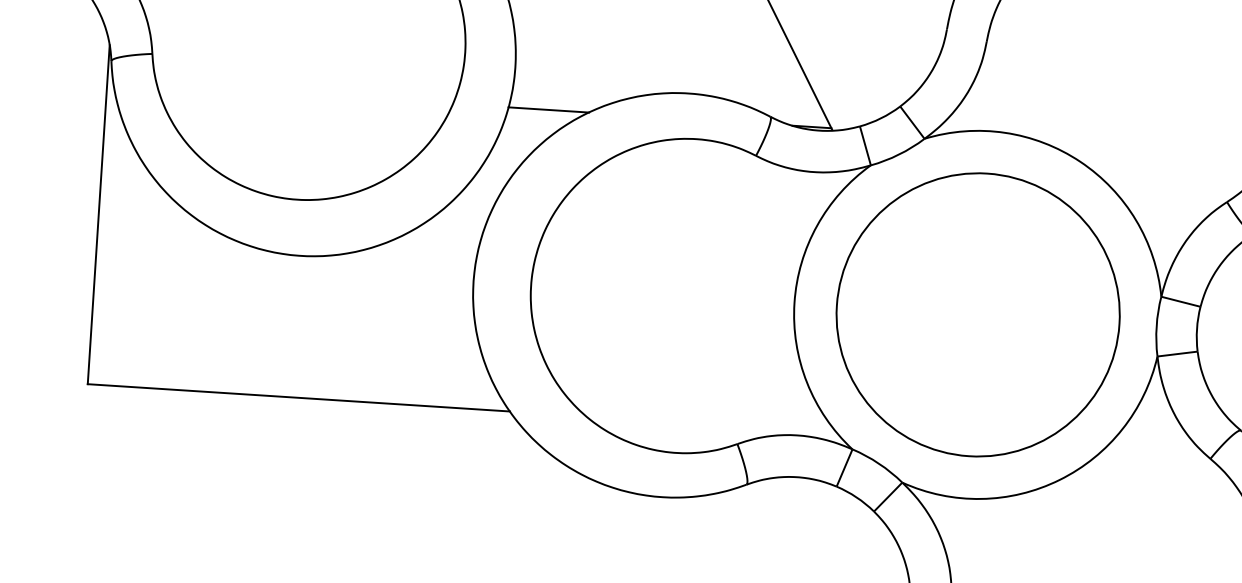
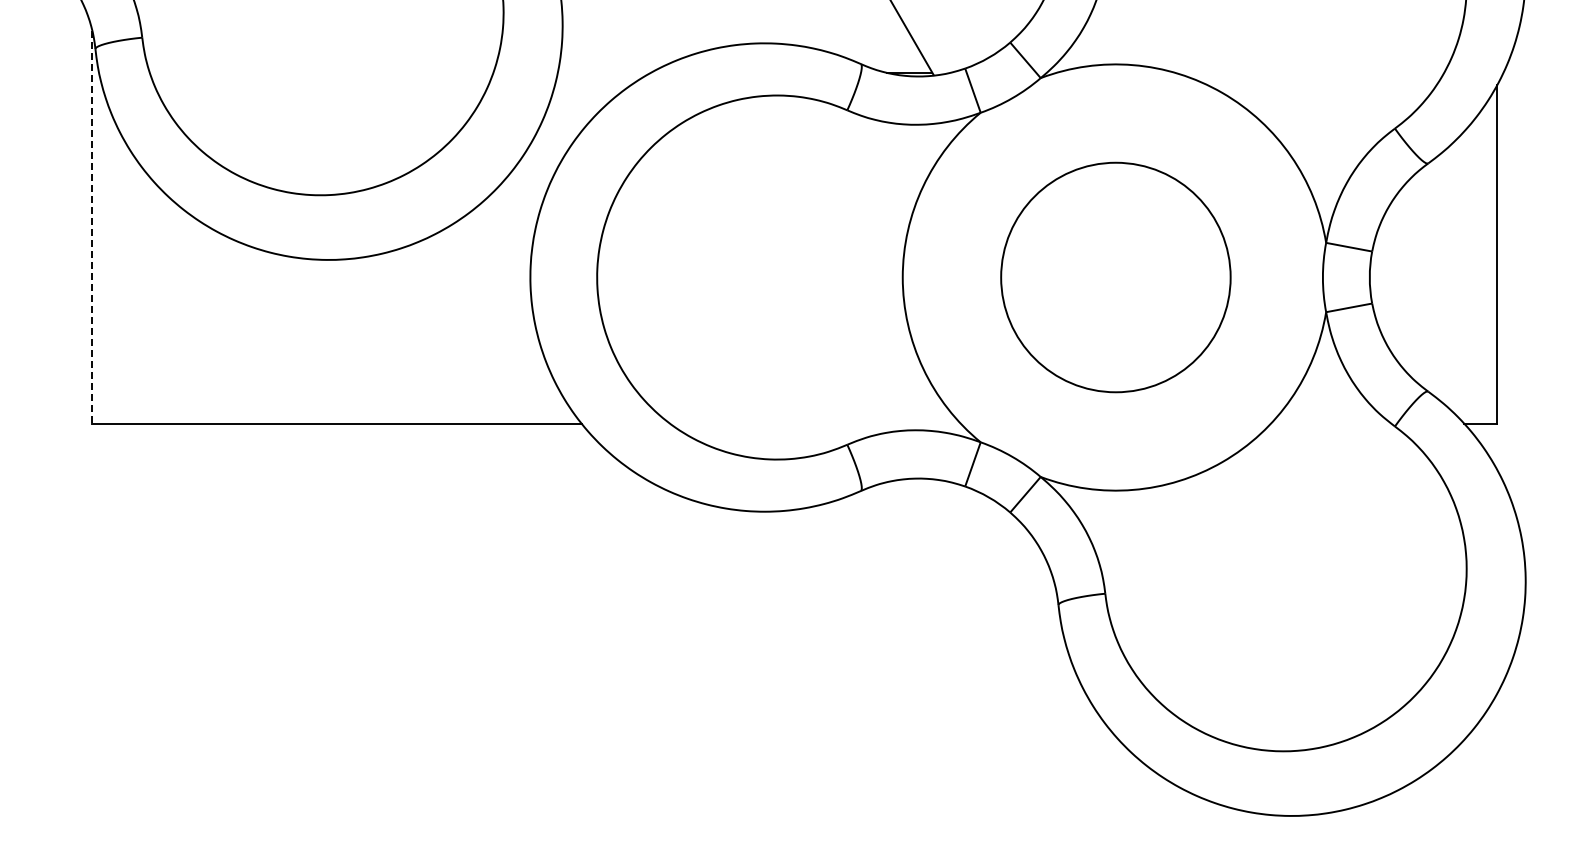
line: (548, 109) -> (604, 72), removed
line: (98, 214) -> (92, 227), solid -> dashed
circle: (977, 314) -> (1115, 277), size x0.7

